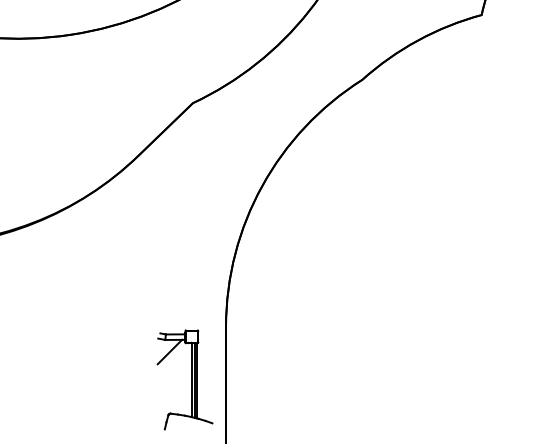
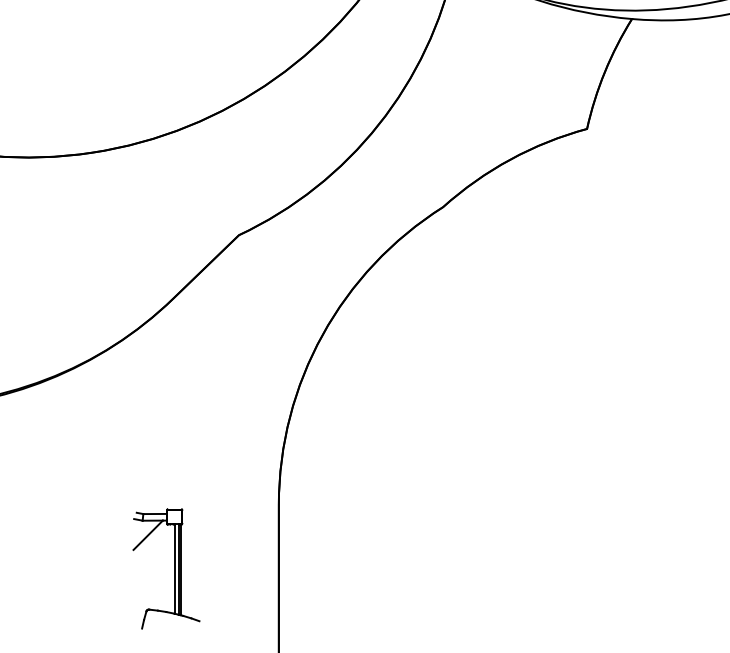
part: (191, 379) -> (174, 568), moved

